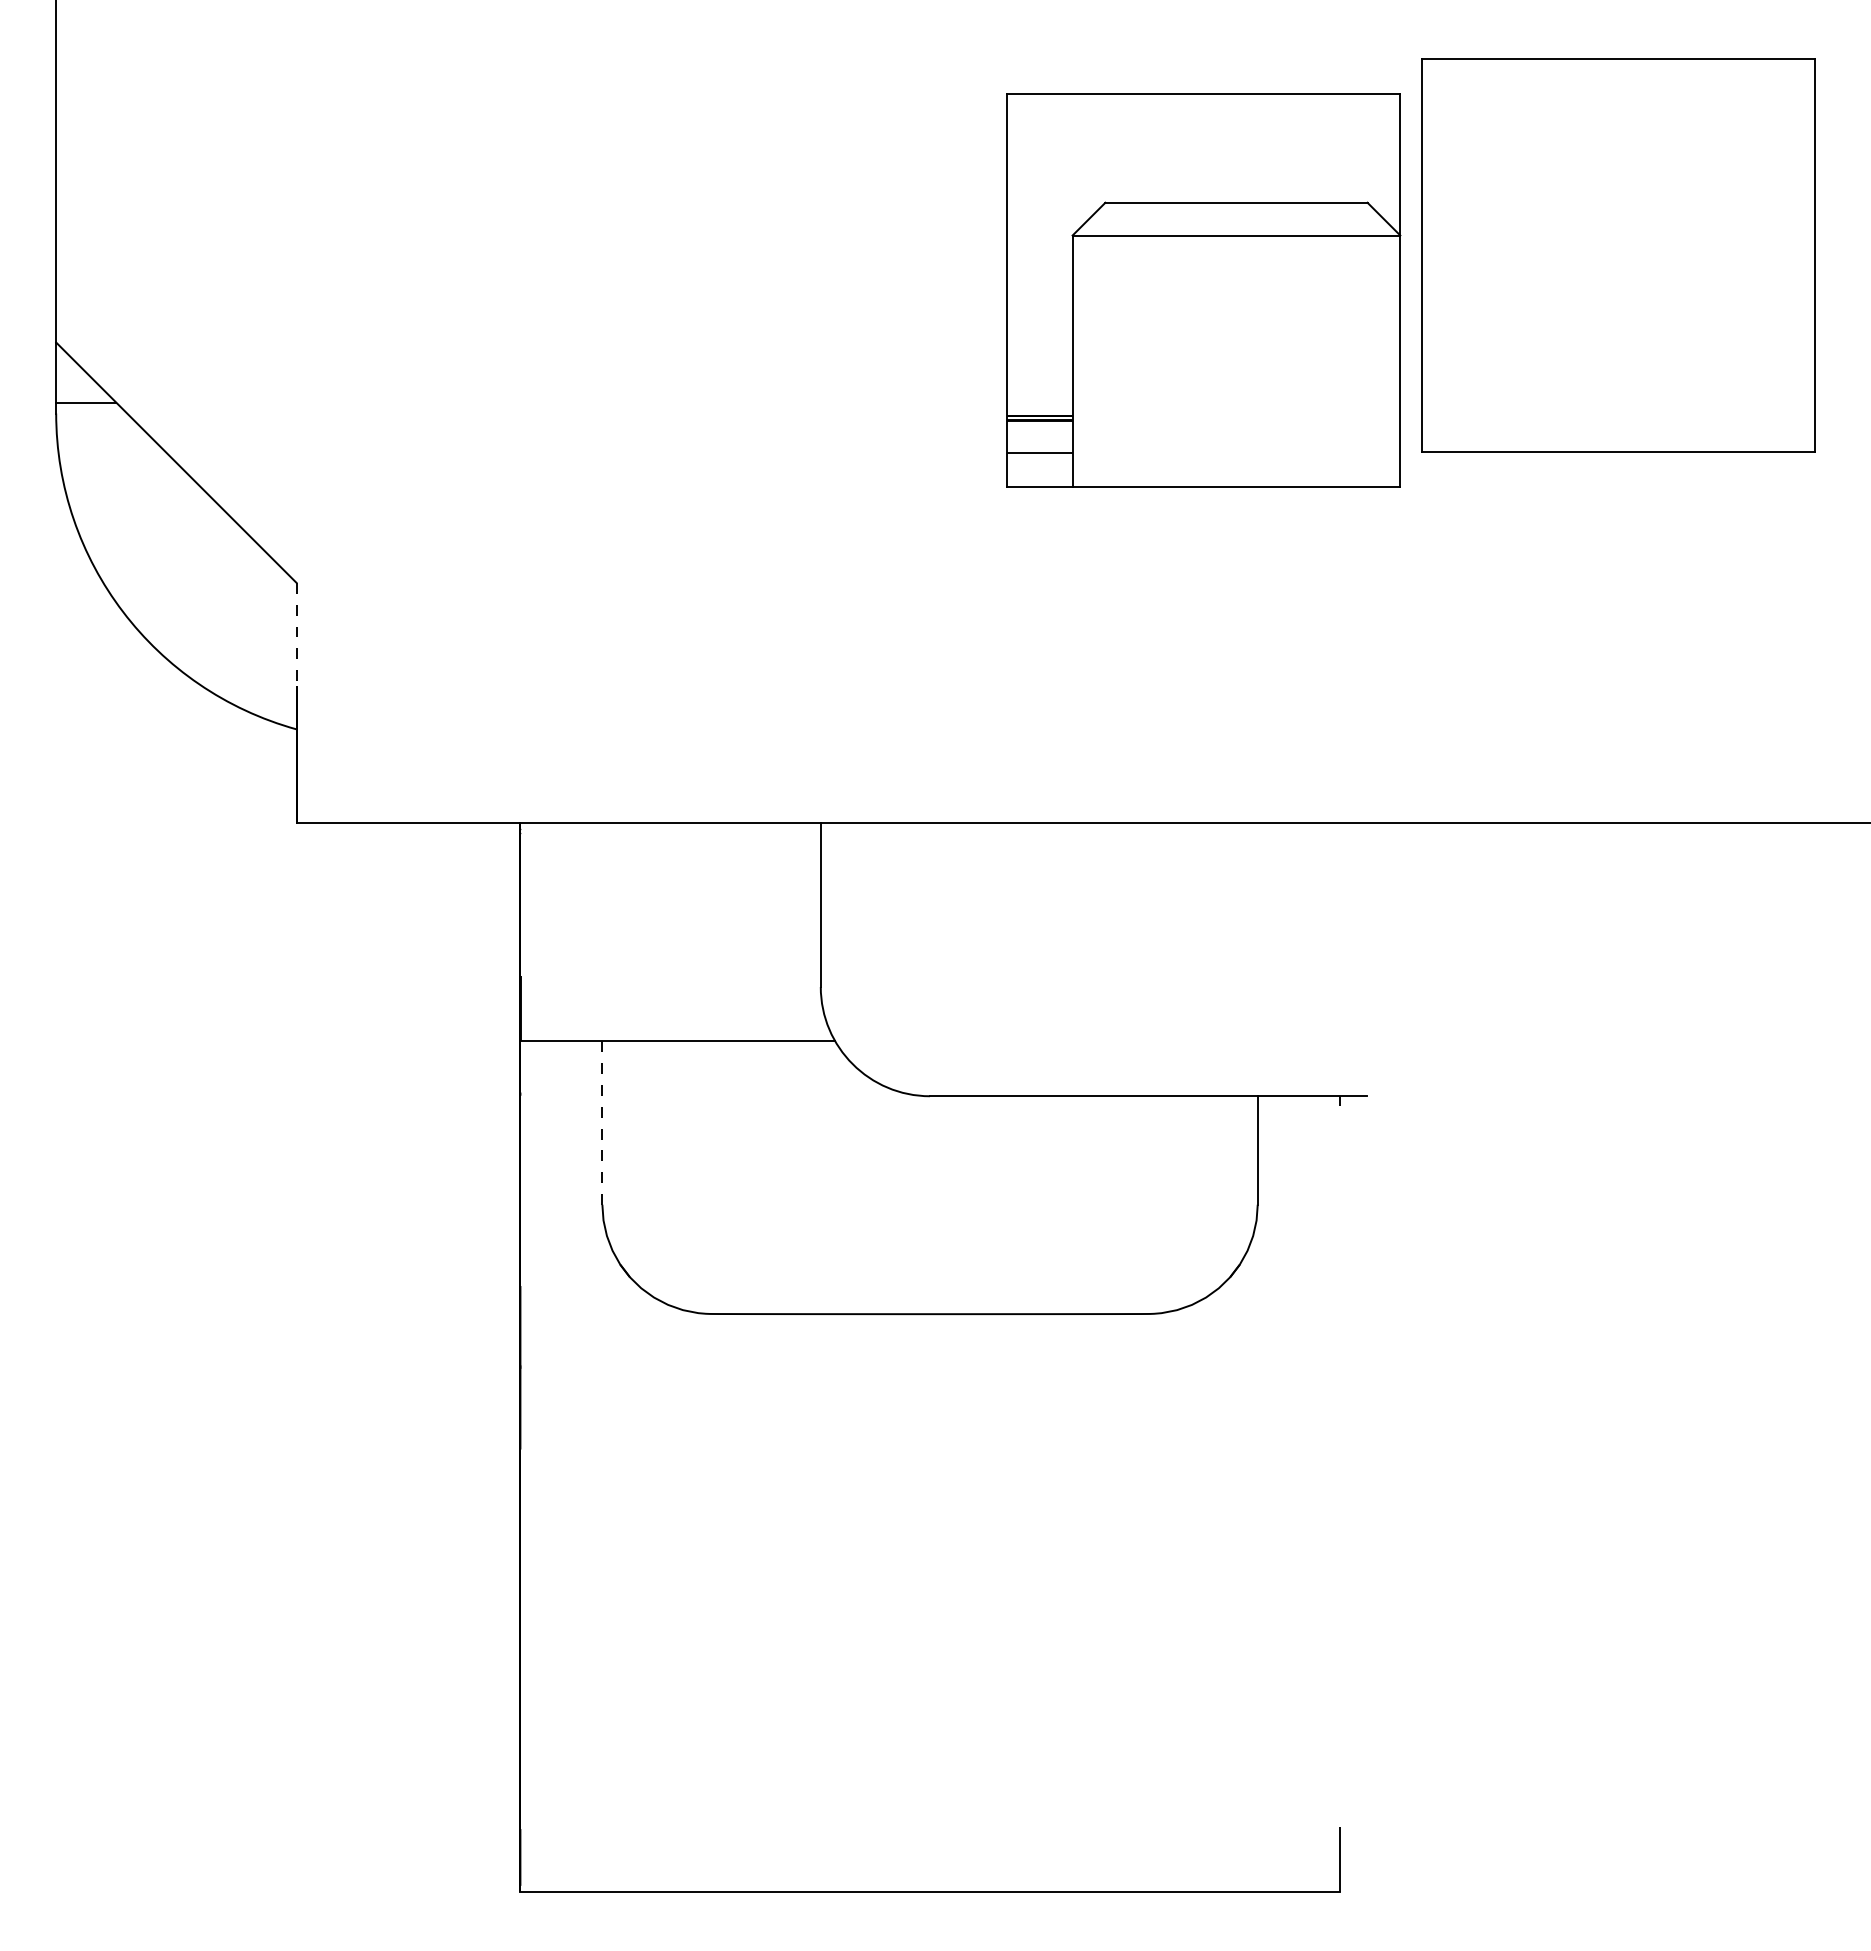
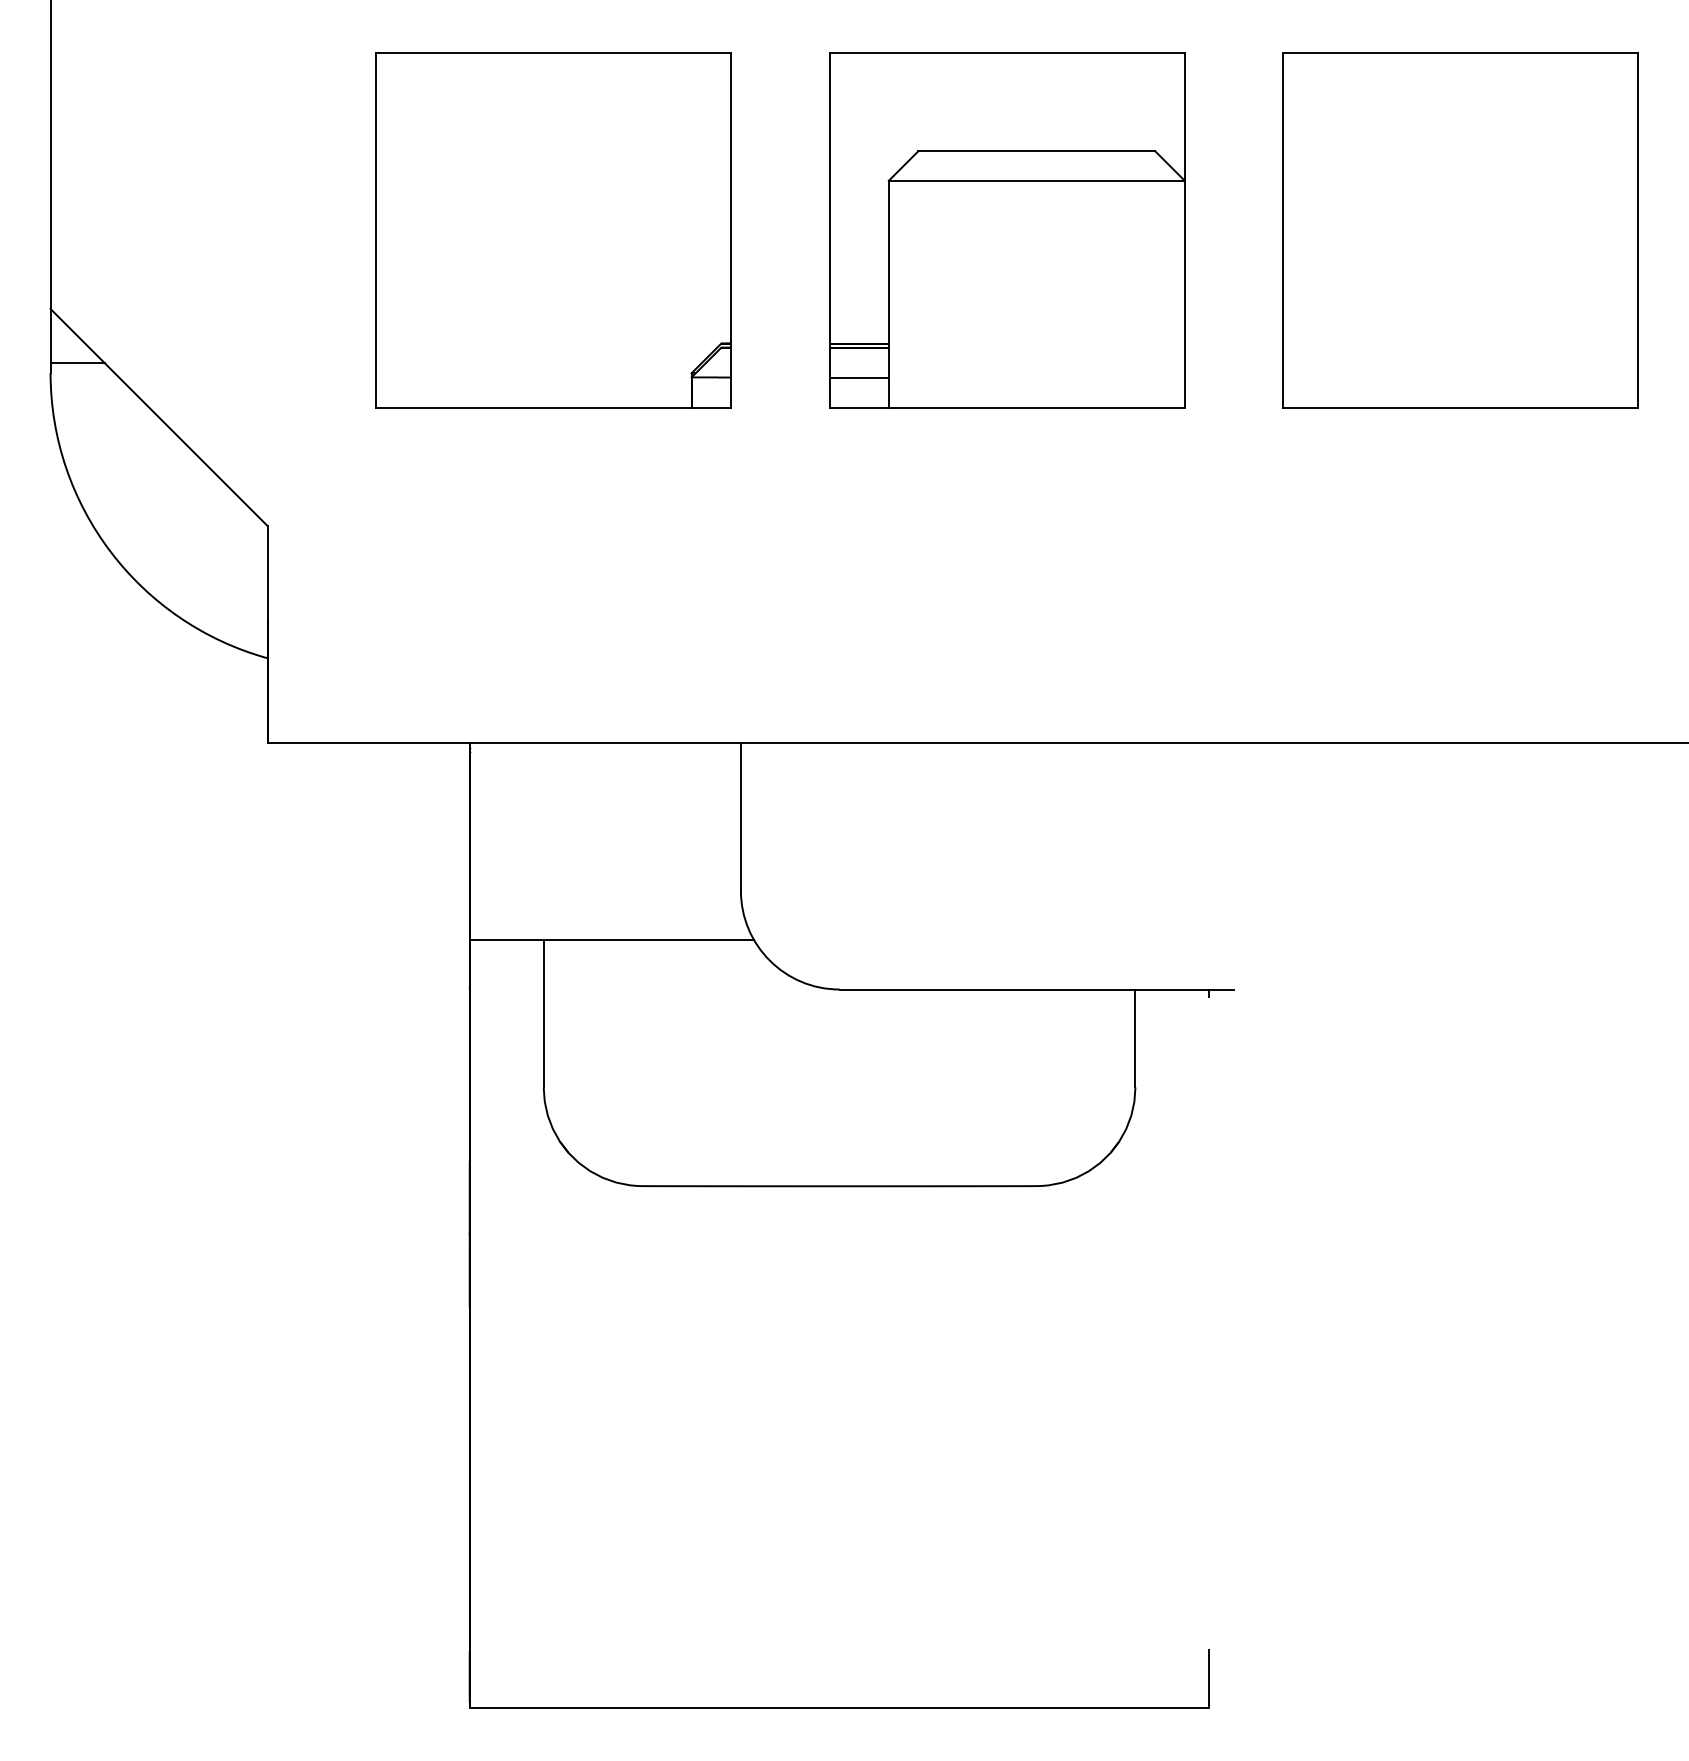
part: (613, 255) -> (553, 230), added
part: (1203, 290) -> (1007, 230), moved
line: (296, 634) -> (267, 572), dashed -> solid
line: (602, 1122) -> (543, 1013), dashed -> solid

